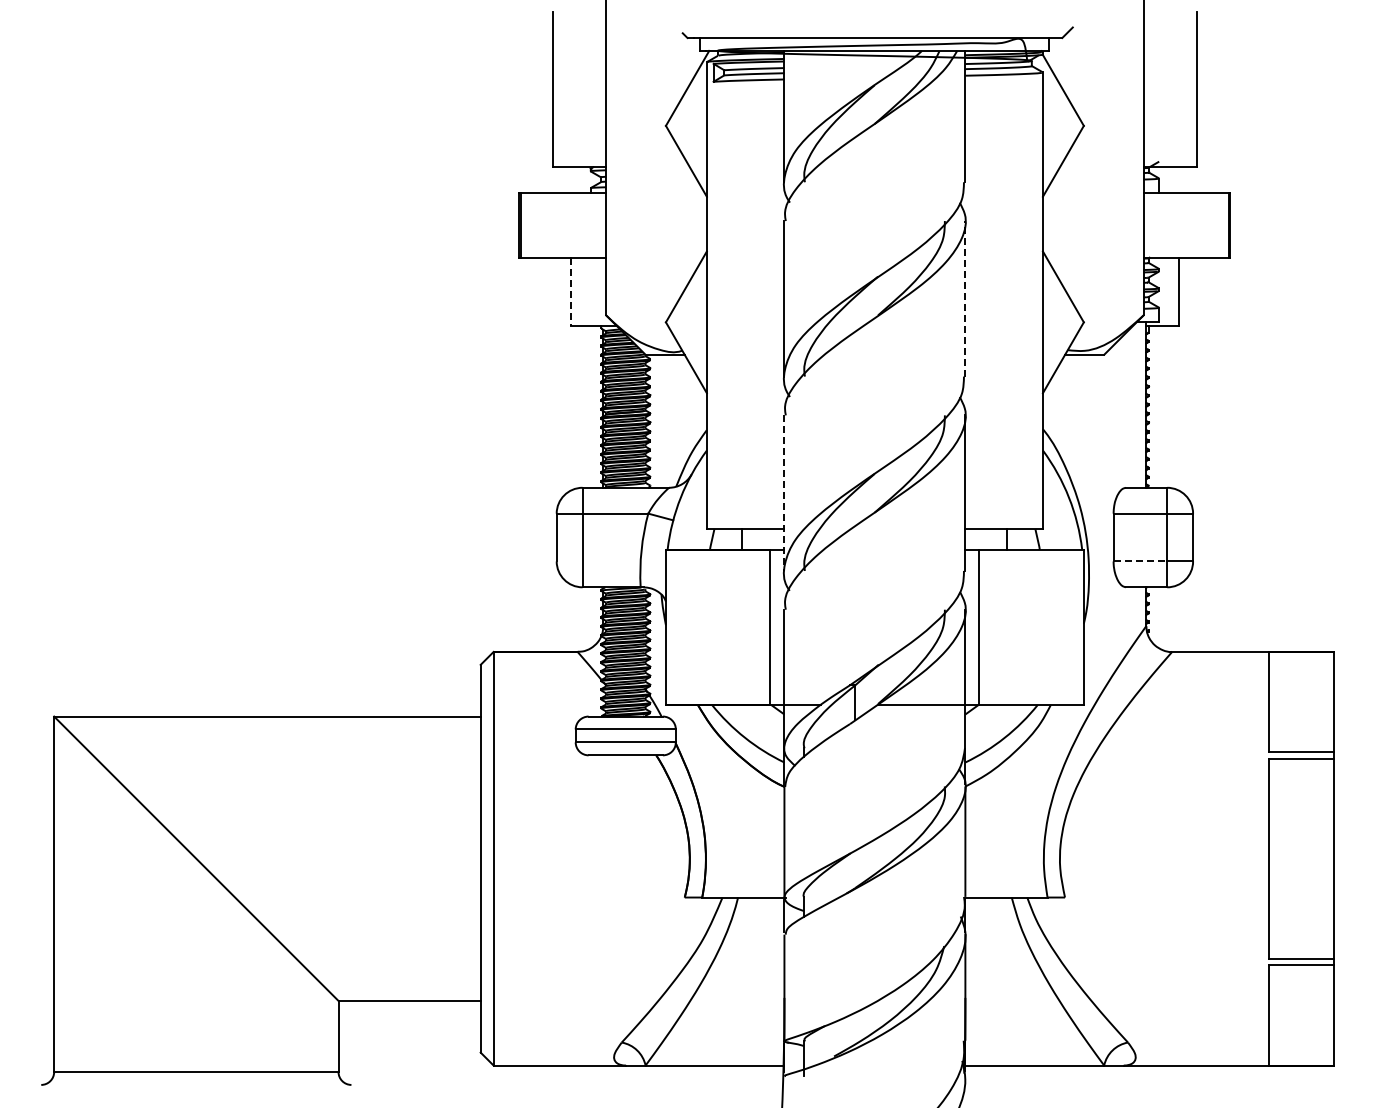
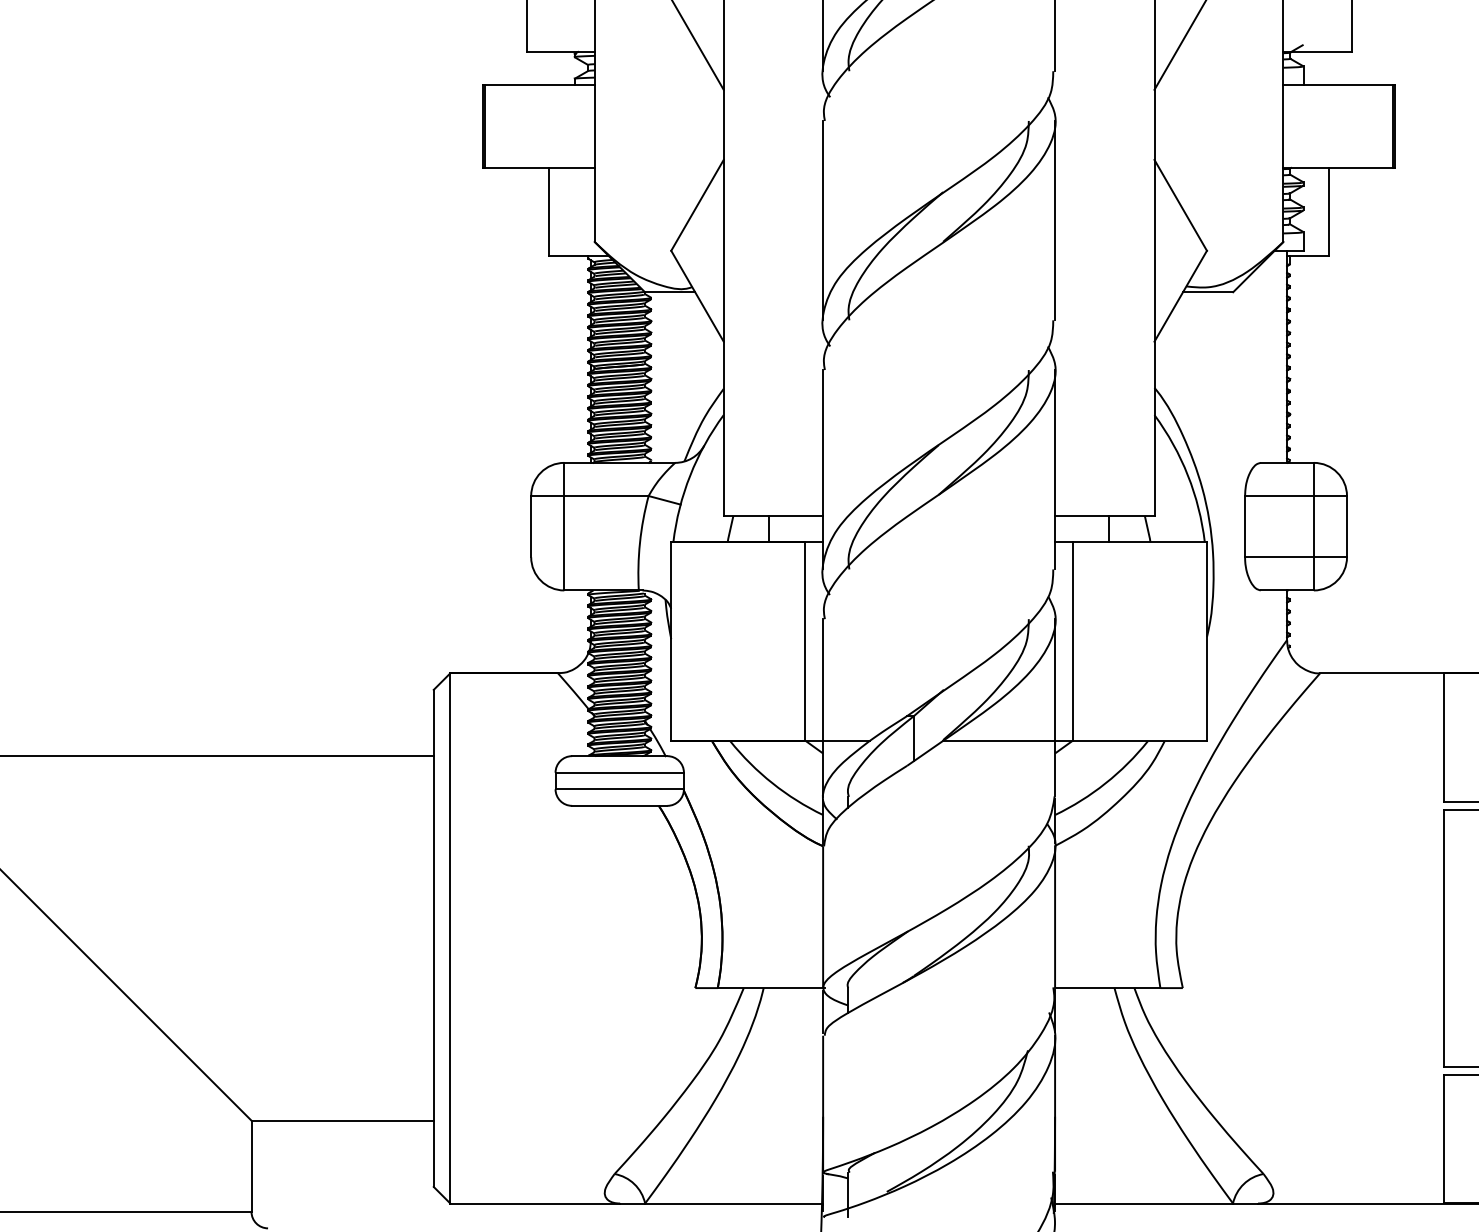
line: (570, 292) -> (548, 212), dashed -> solid
line: (965, 298) -> (1055, 220), dashed -> solid
line: (784, 493) -> (823, 470), dashed -> solid
line: (1140, 561) -> (1279, 557), dashed -> solid

